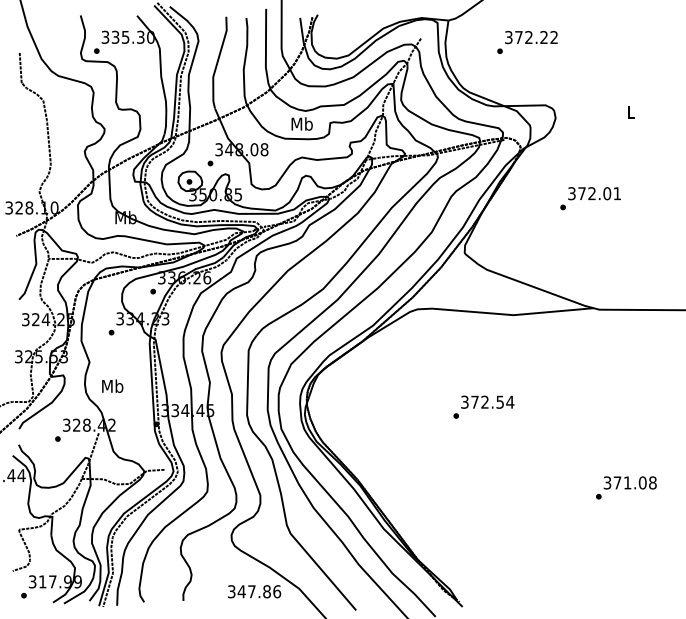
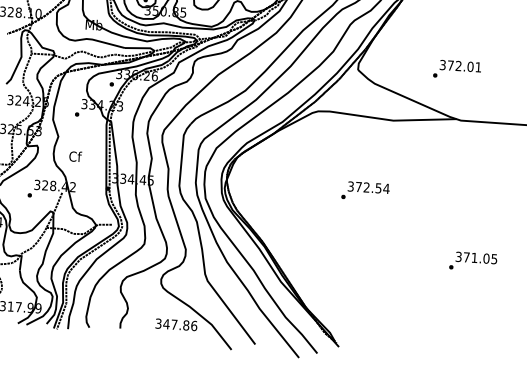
text: (590, 198) -> (457, 69), moved
text: (112, 385) -> (75, 156), Mb -> Cf
text: (652, 482) -> (494, 258), 371.08 -> 371.05

